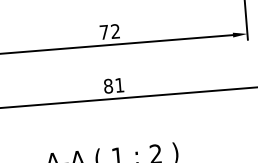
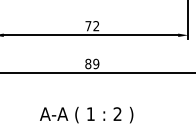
text: (120, 84) -> (96, 63), 81 -> 89

